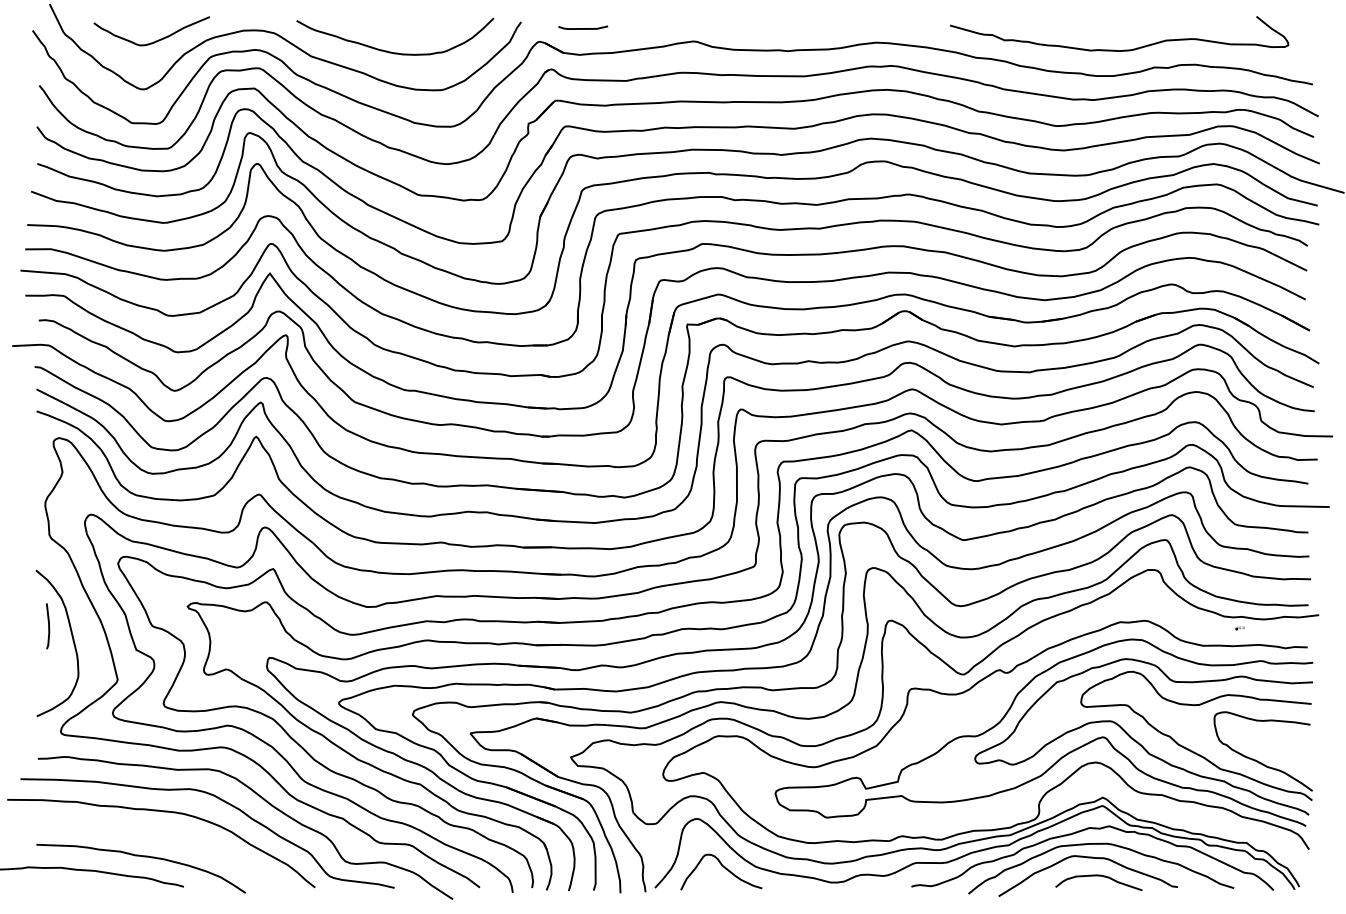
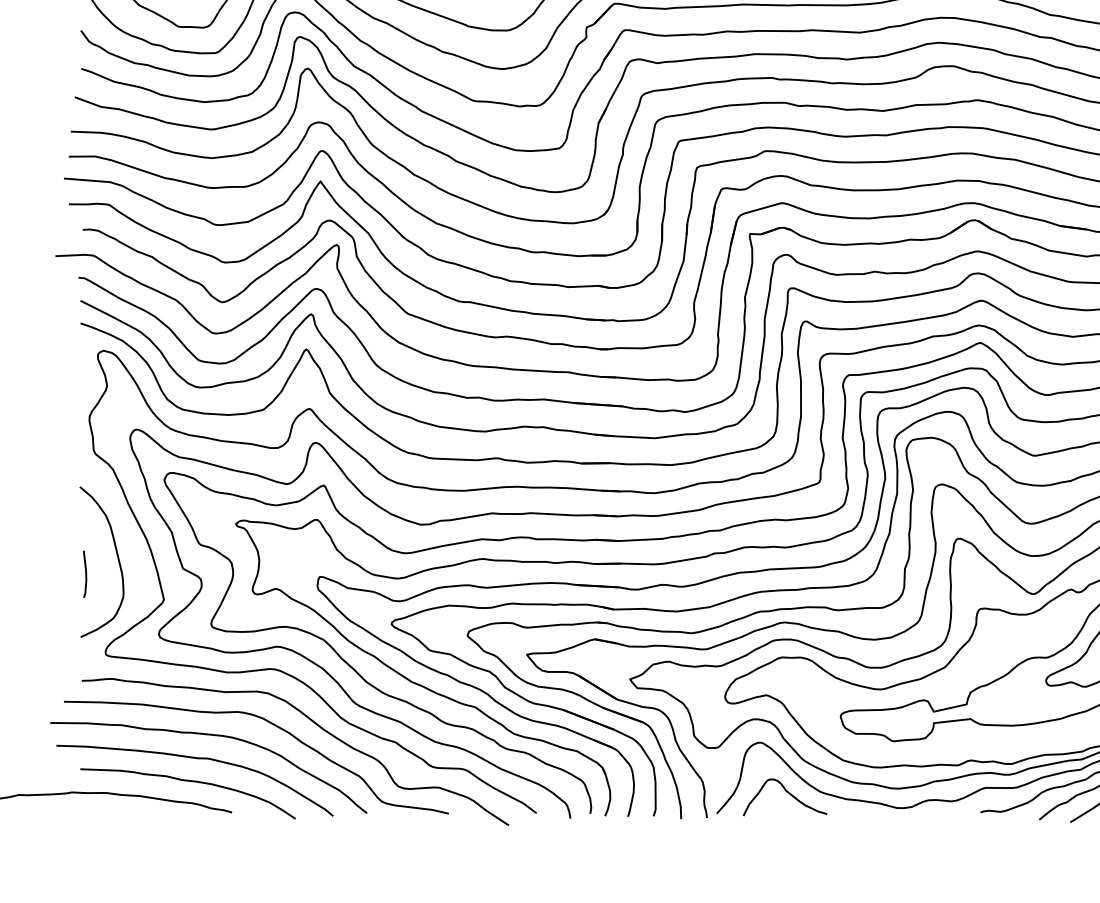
line: (48, 626) -> (85, 574), moved
curve: (151, 835) -> (198, 759), added

